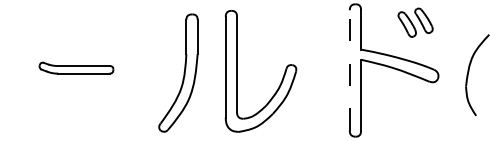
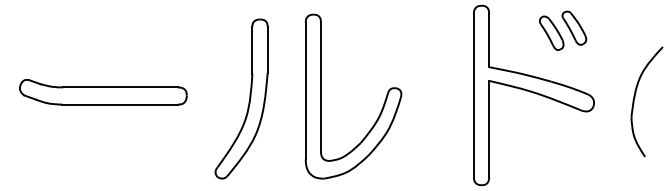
part: (76, 68) -> (103, 92), size x1.67
line: (349, 70) -> (473, 95), dashed -> solid

